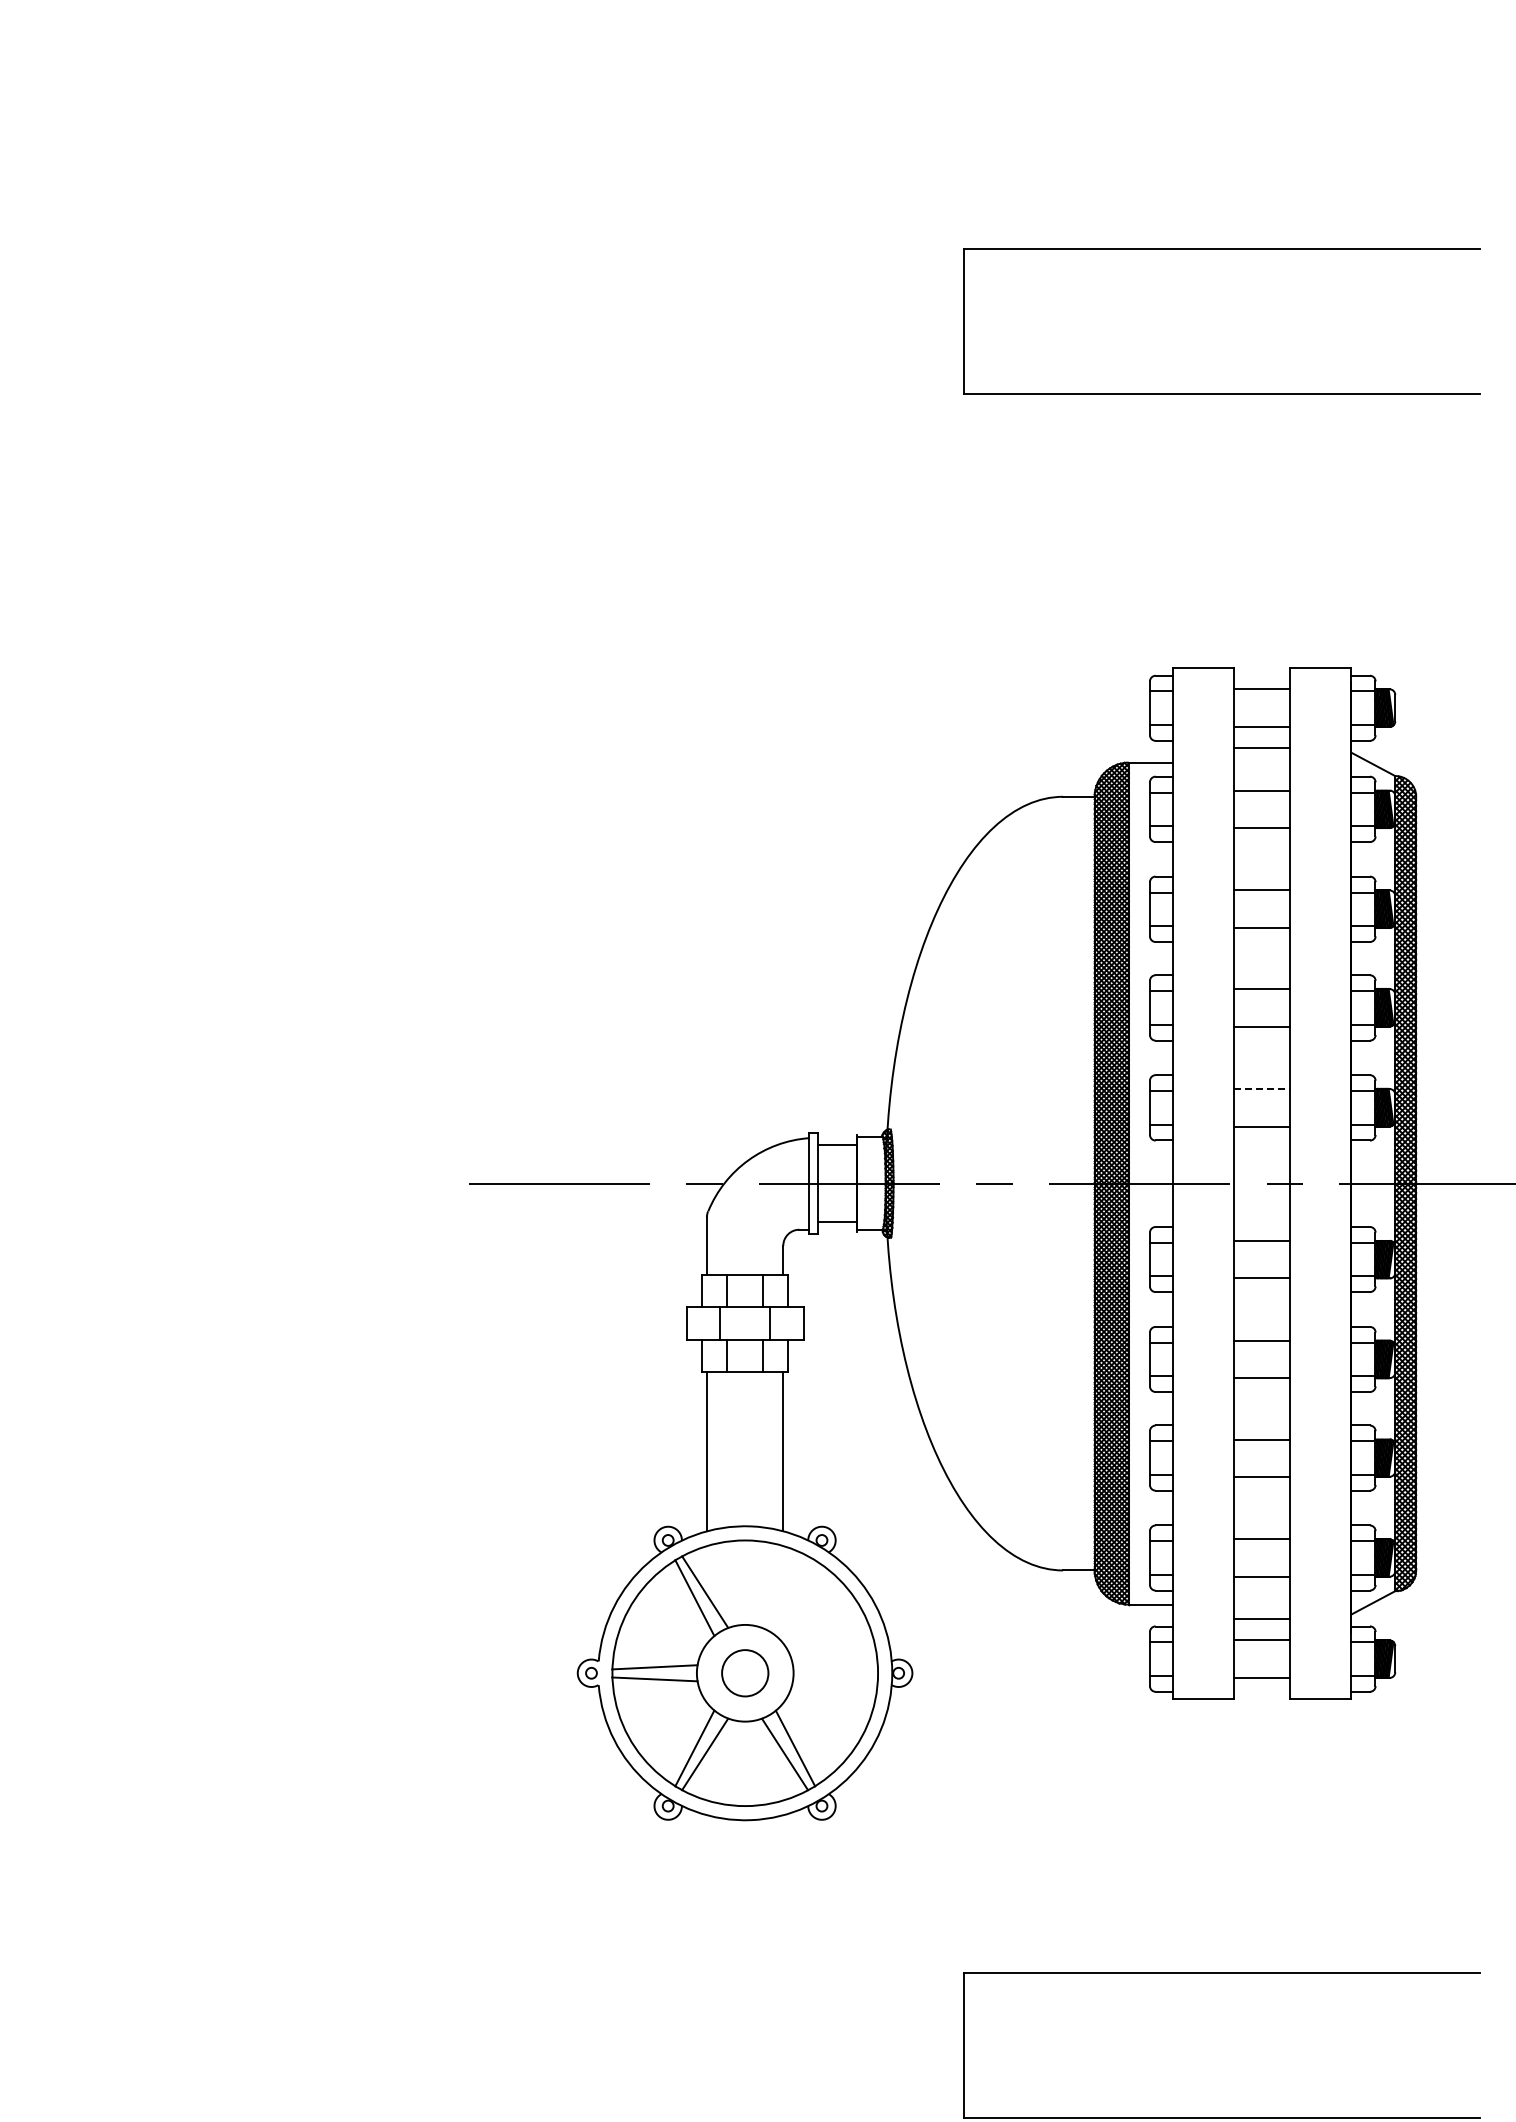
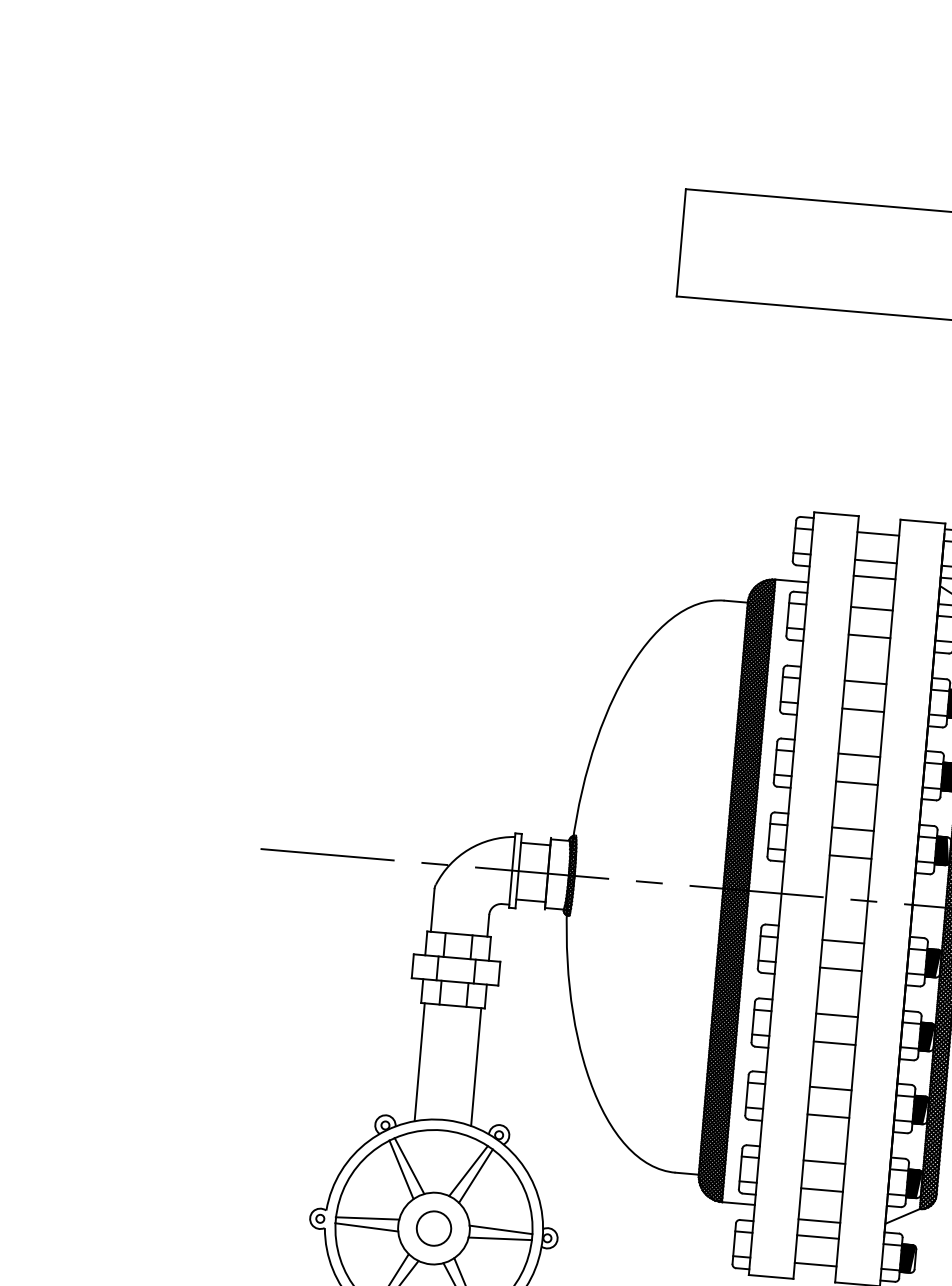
line: (1262, 1088) -> (853, 828), dashed -> solid
line: (785, 1591) -> (468, 1170), added
line: (795, 1597) -> (475, 1175), added
line: (835, 1667) -> (501, 1230), added
line: (835, 1679) -> (500, 1238), added

